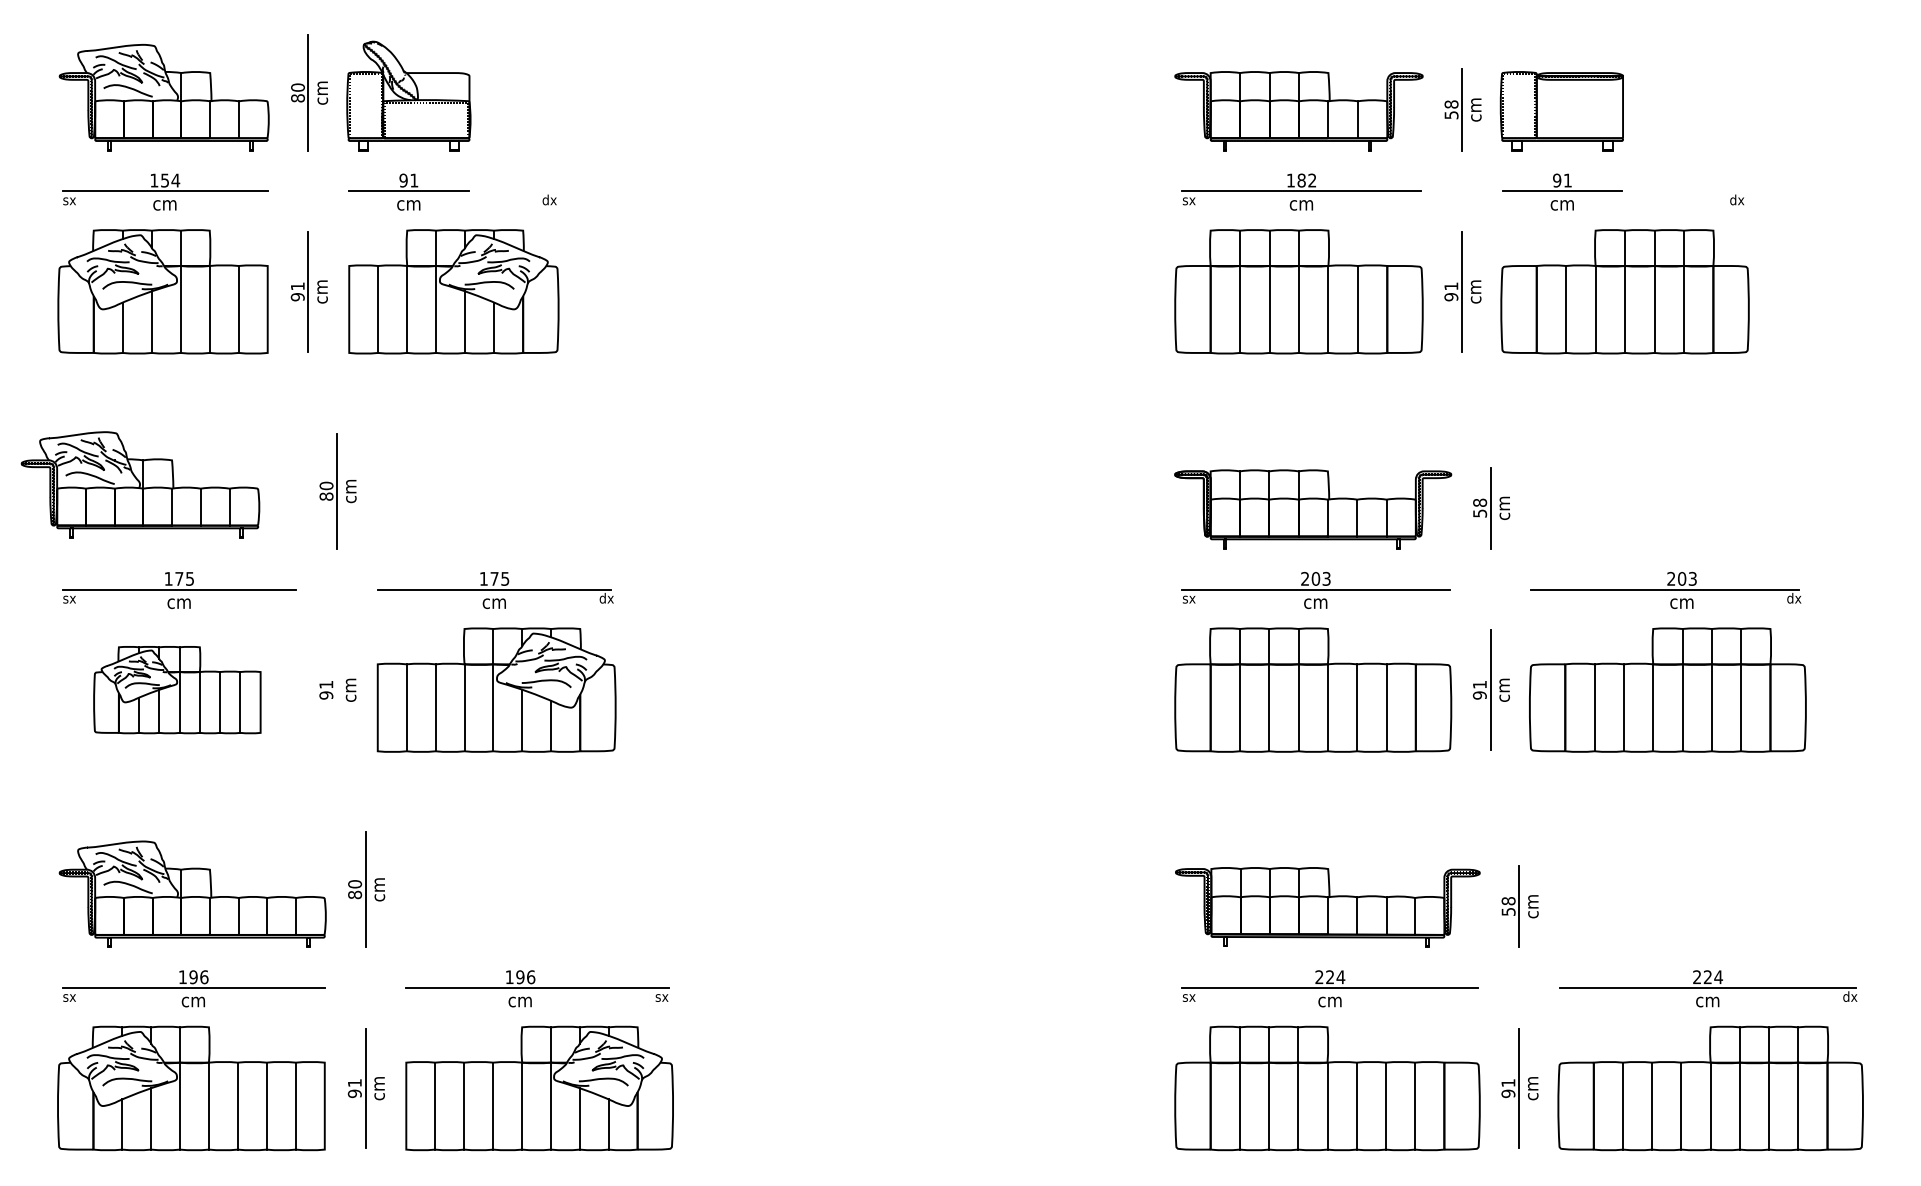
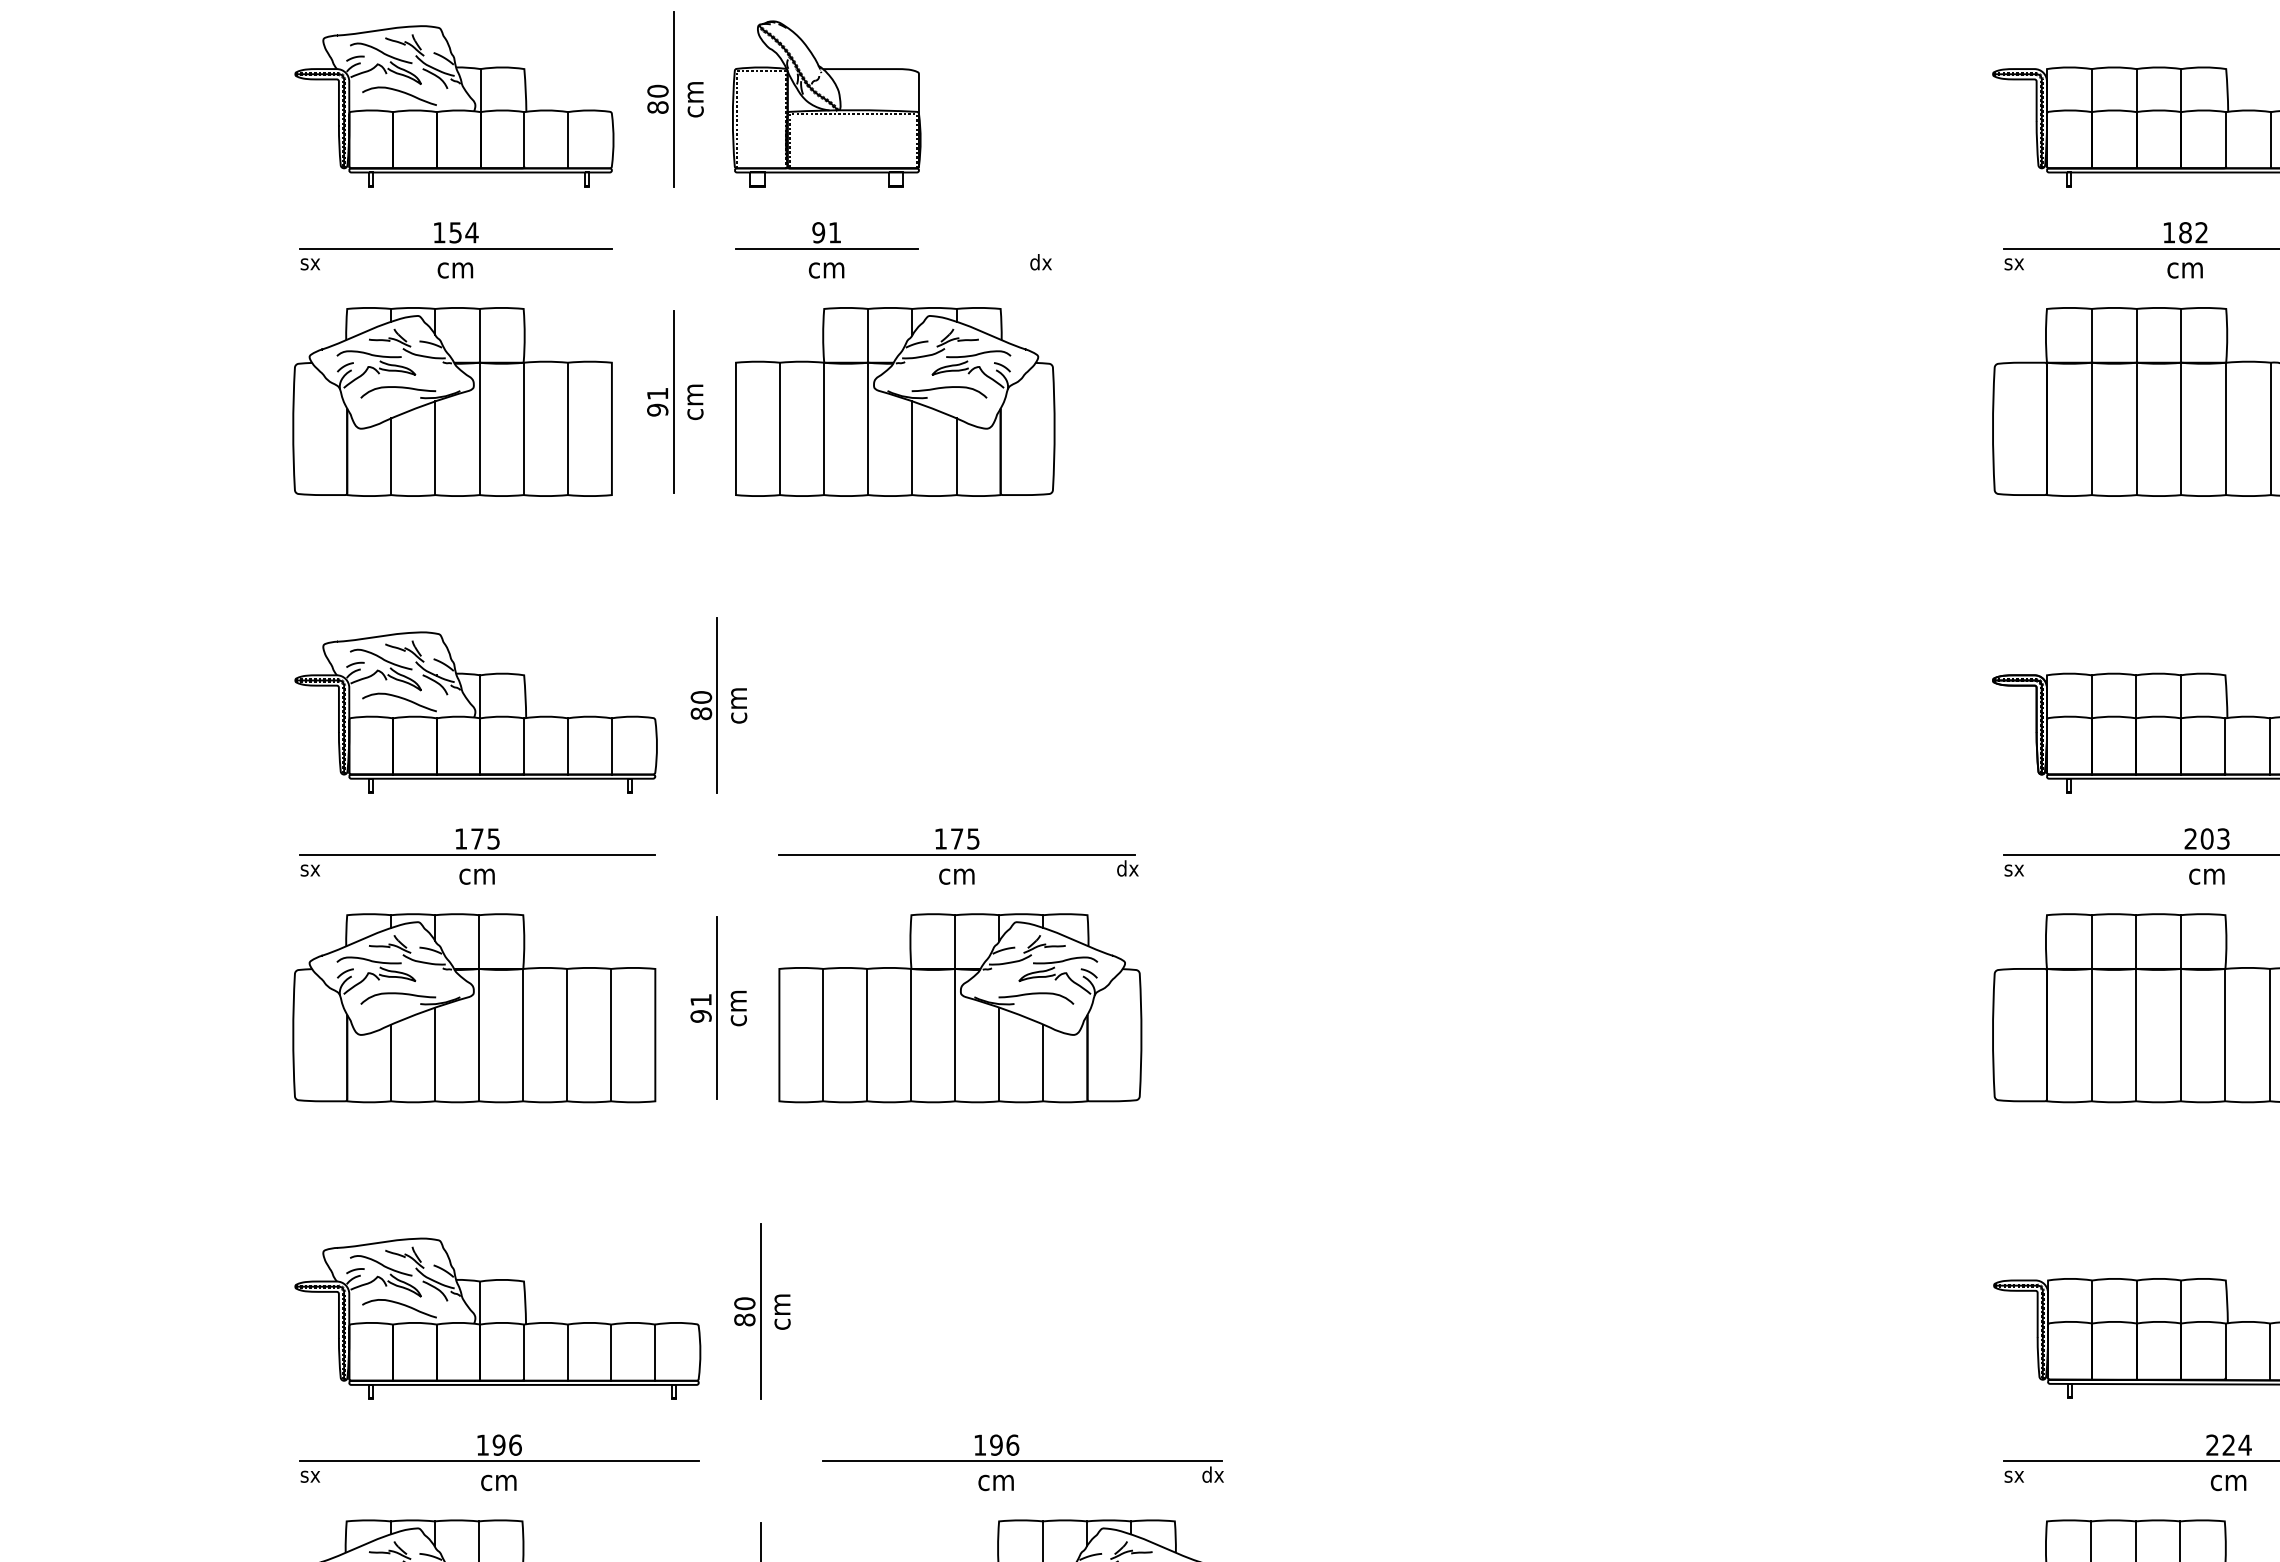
part: (140, 484) -> (476, 712), moved
part: (177, 689) -> (474, 1007), size x1.43
line: (337, 689) -> (718, 1007), added
text: (662, 996) -> (1212, 1474), sx -> dx

